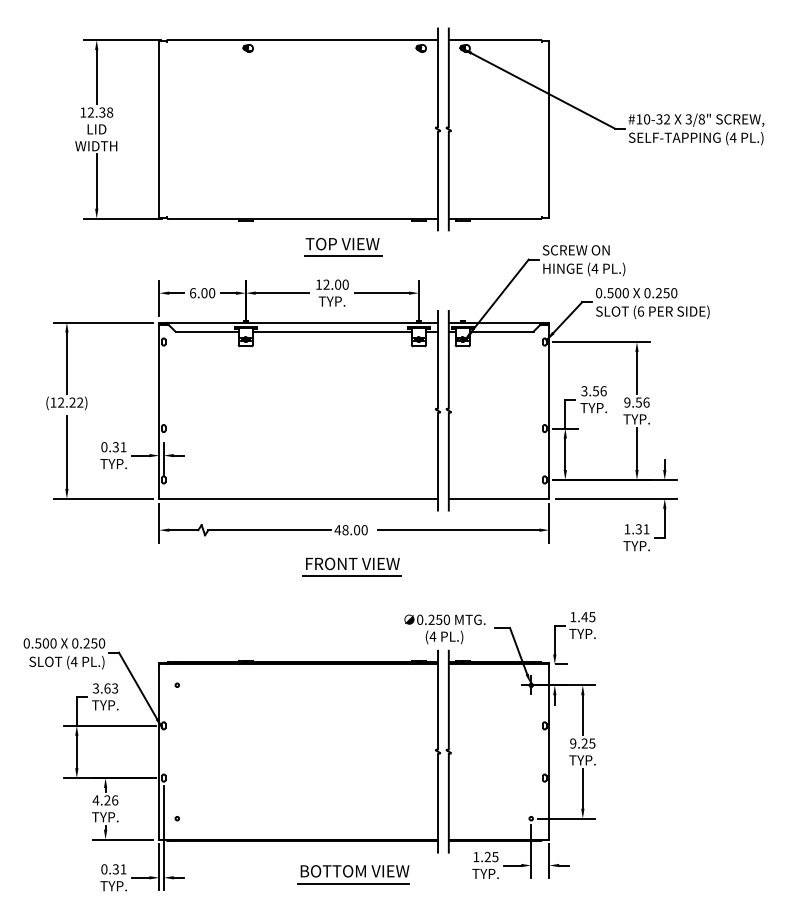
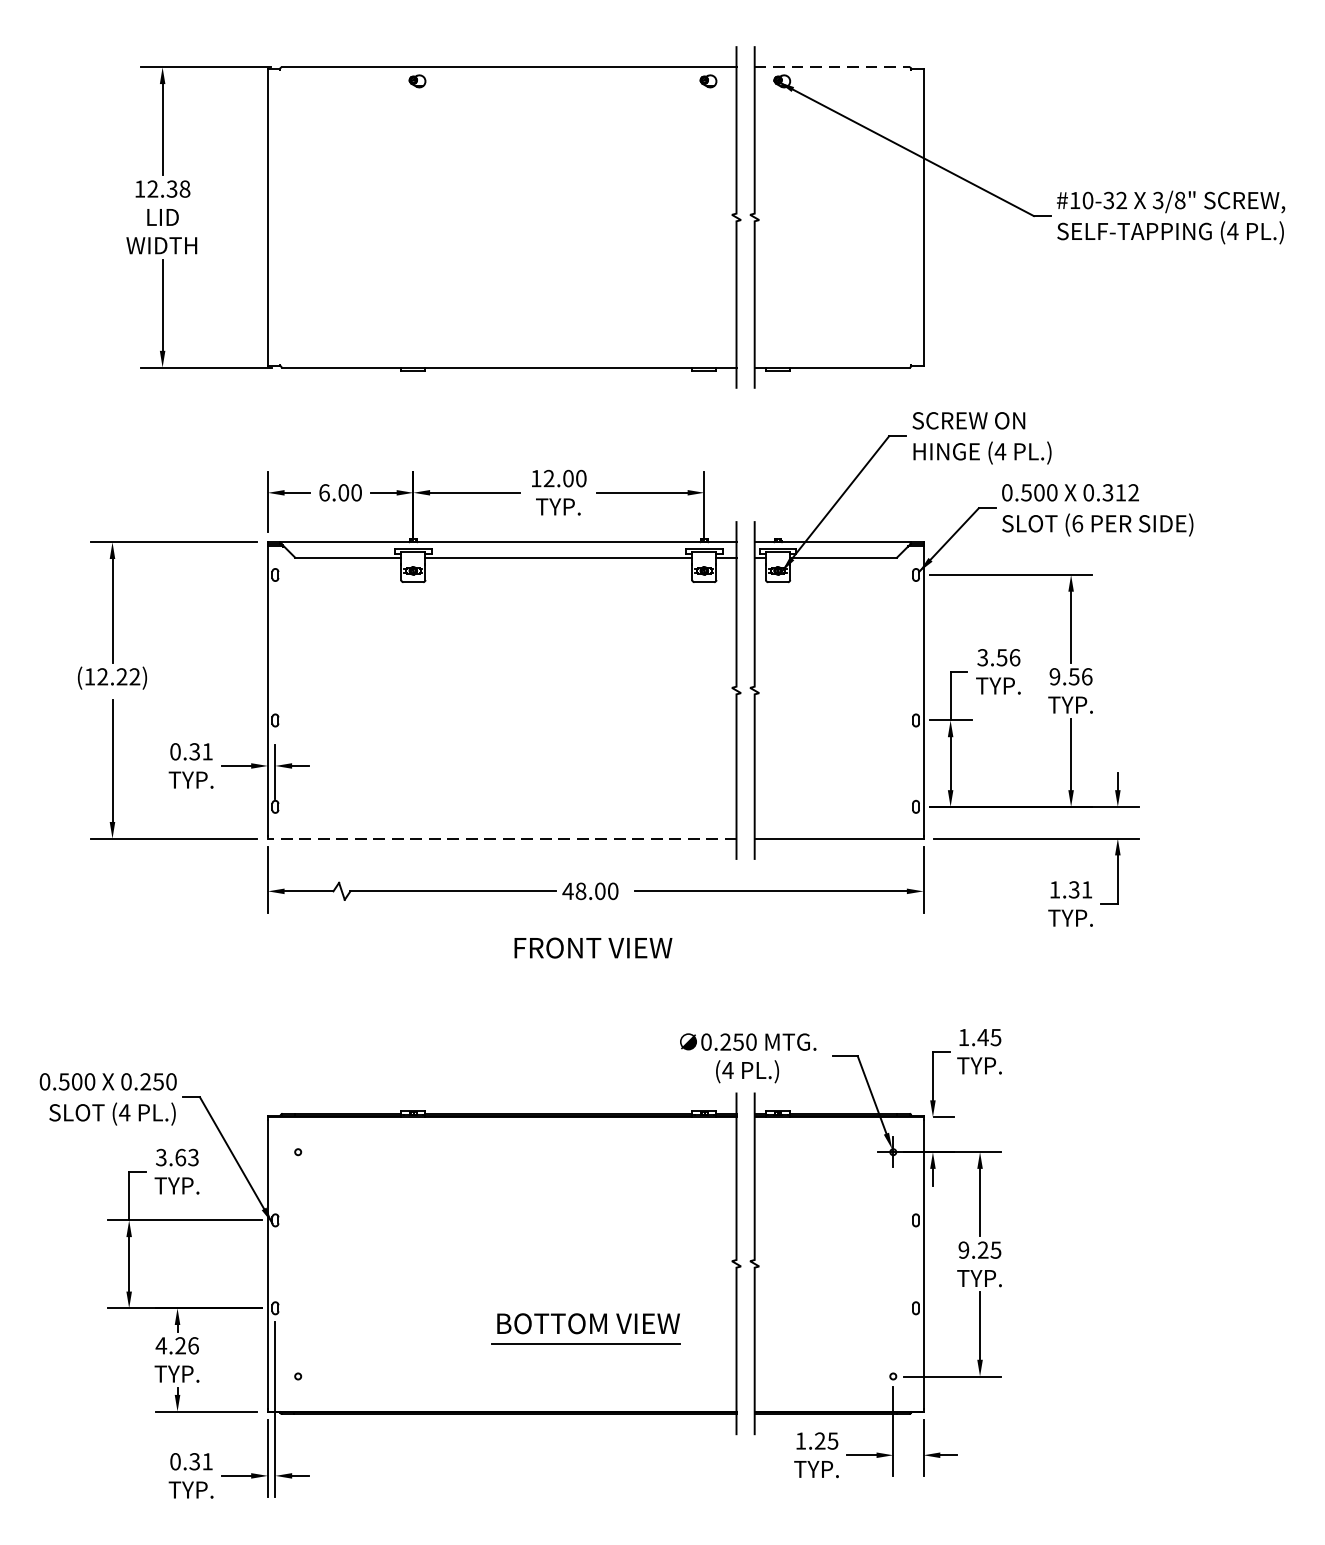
line: (495, 40) -> (833, 67), solid -> dashed
part: (343, 247) -> (577, 416), removed
text: (666, 293) -> (1120, 493), 0.250 -> 0.312
line: (298, 498) -> (501, 838), solid -> dashed
line: (351, 576) -> (591, 969), removed
part: (353, 874) -> (585, 1329), moved

